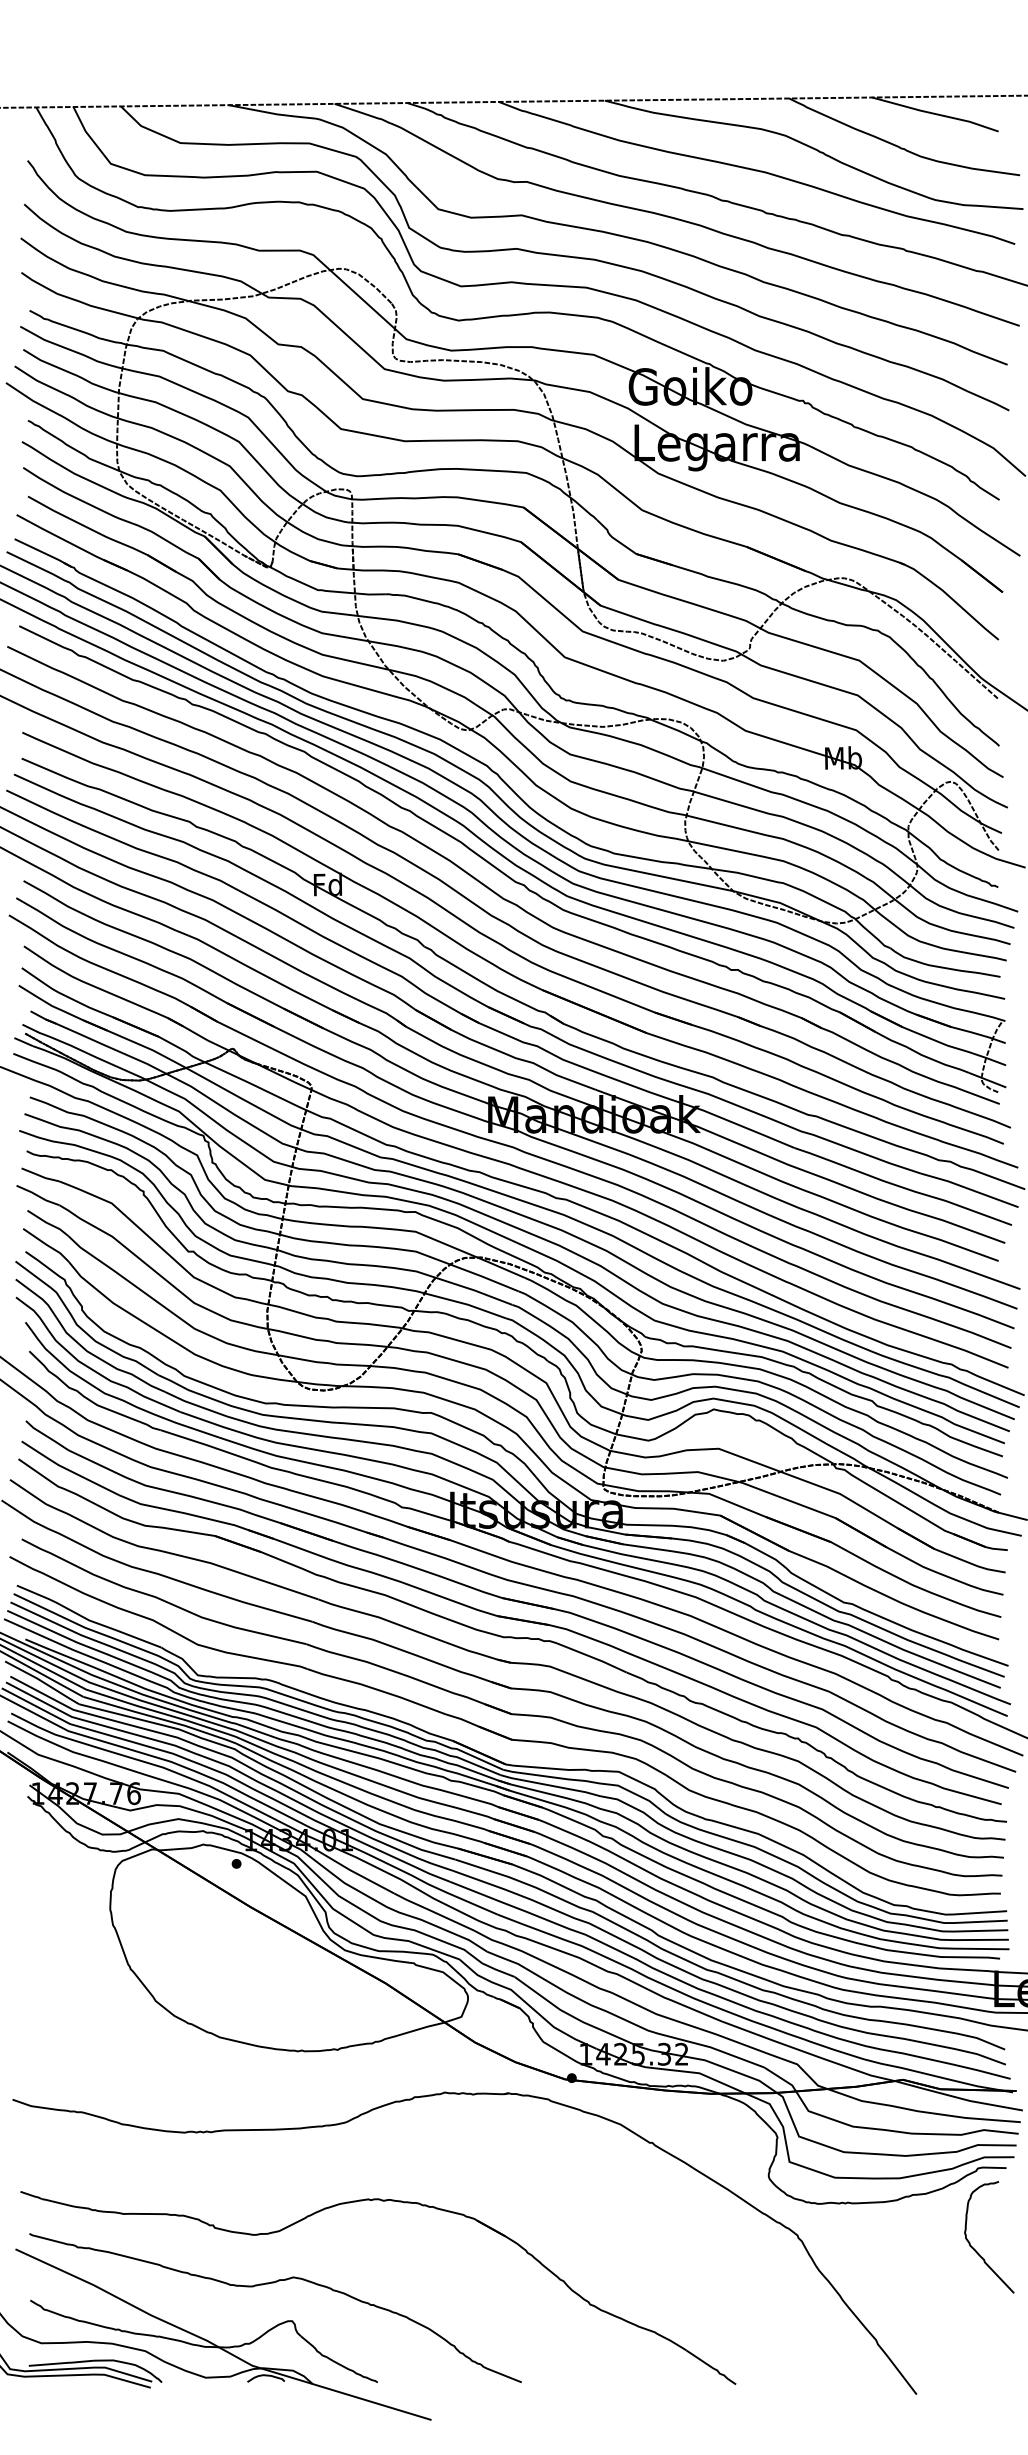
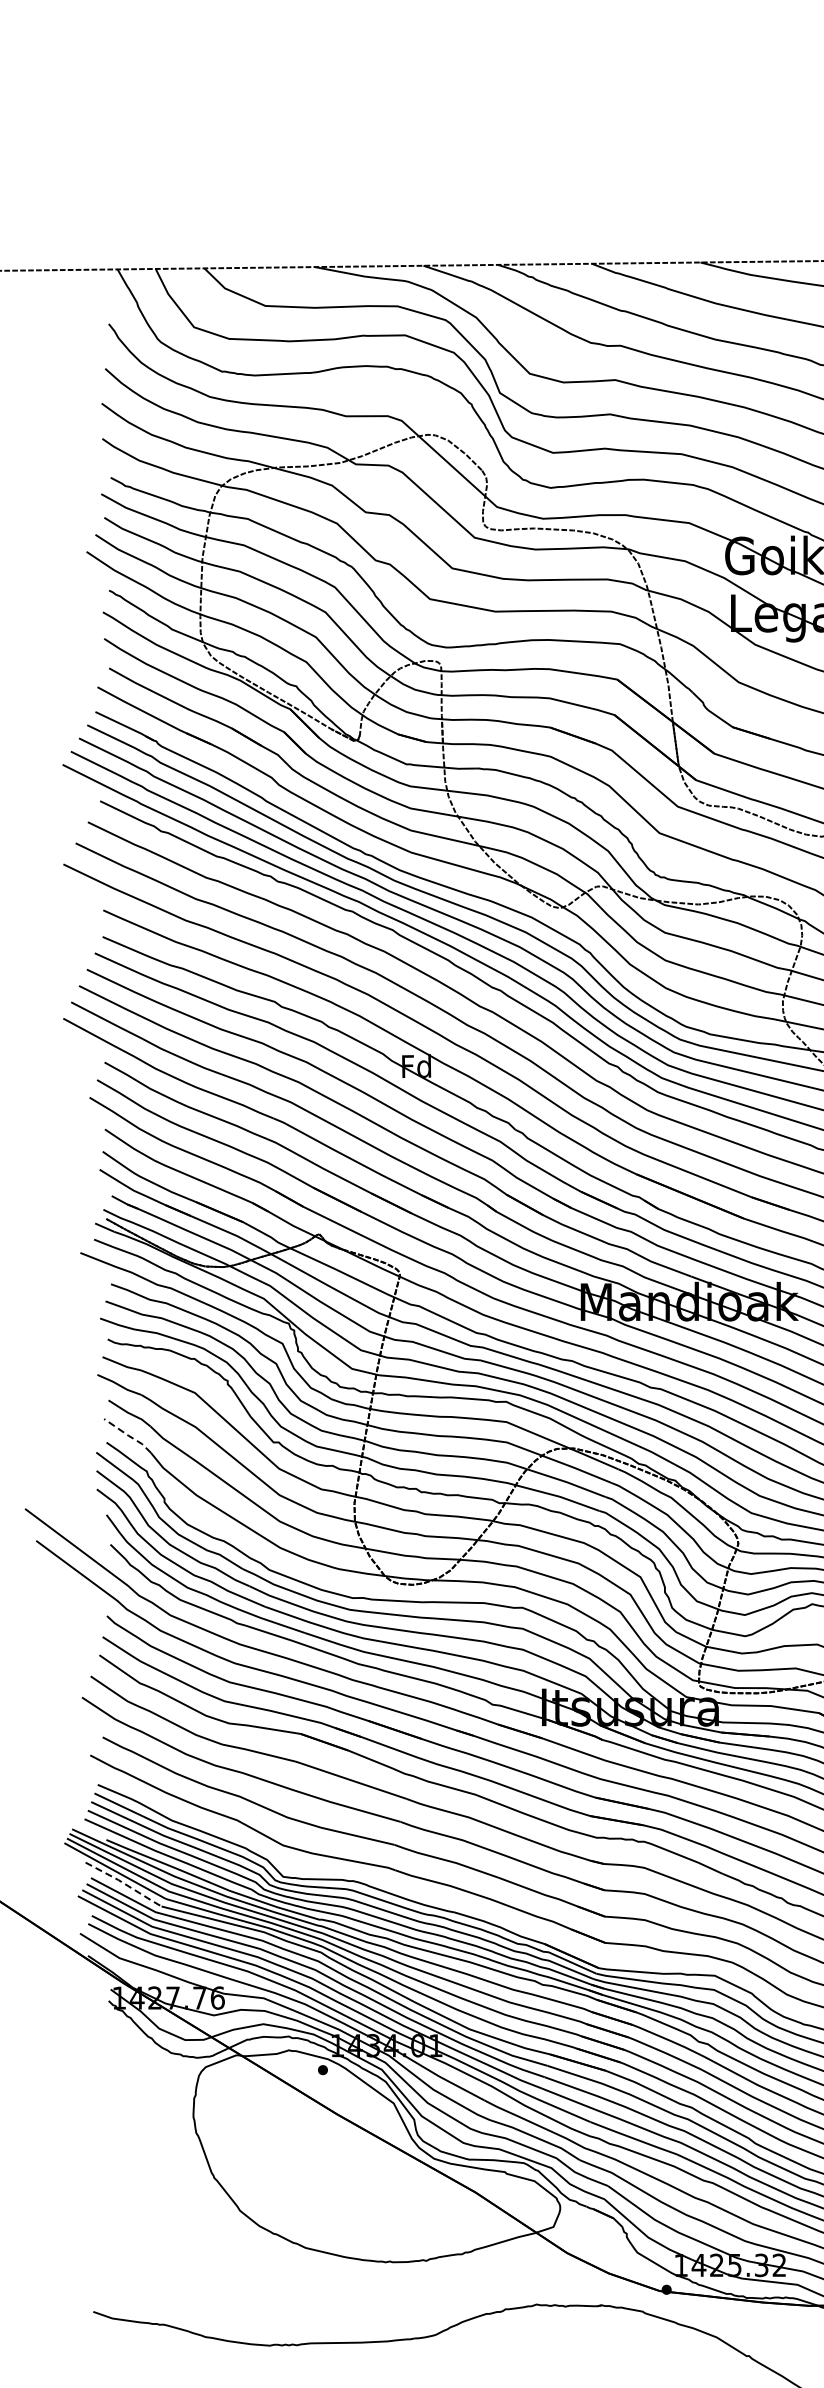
line: (46, 1244) -> (128, 1435), solid -> dashed
line: (42, 1682) -> (123, 1884), solid -> dashed

